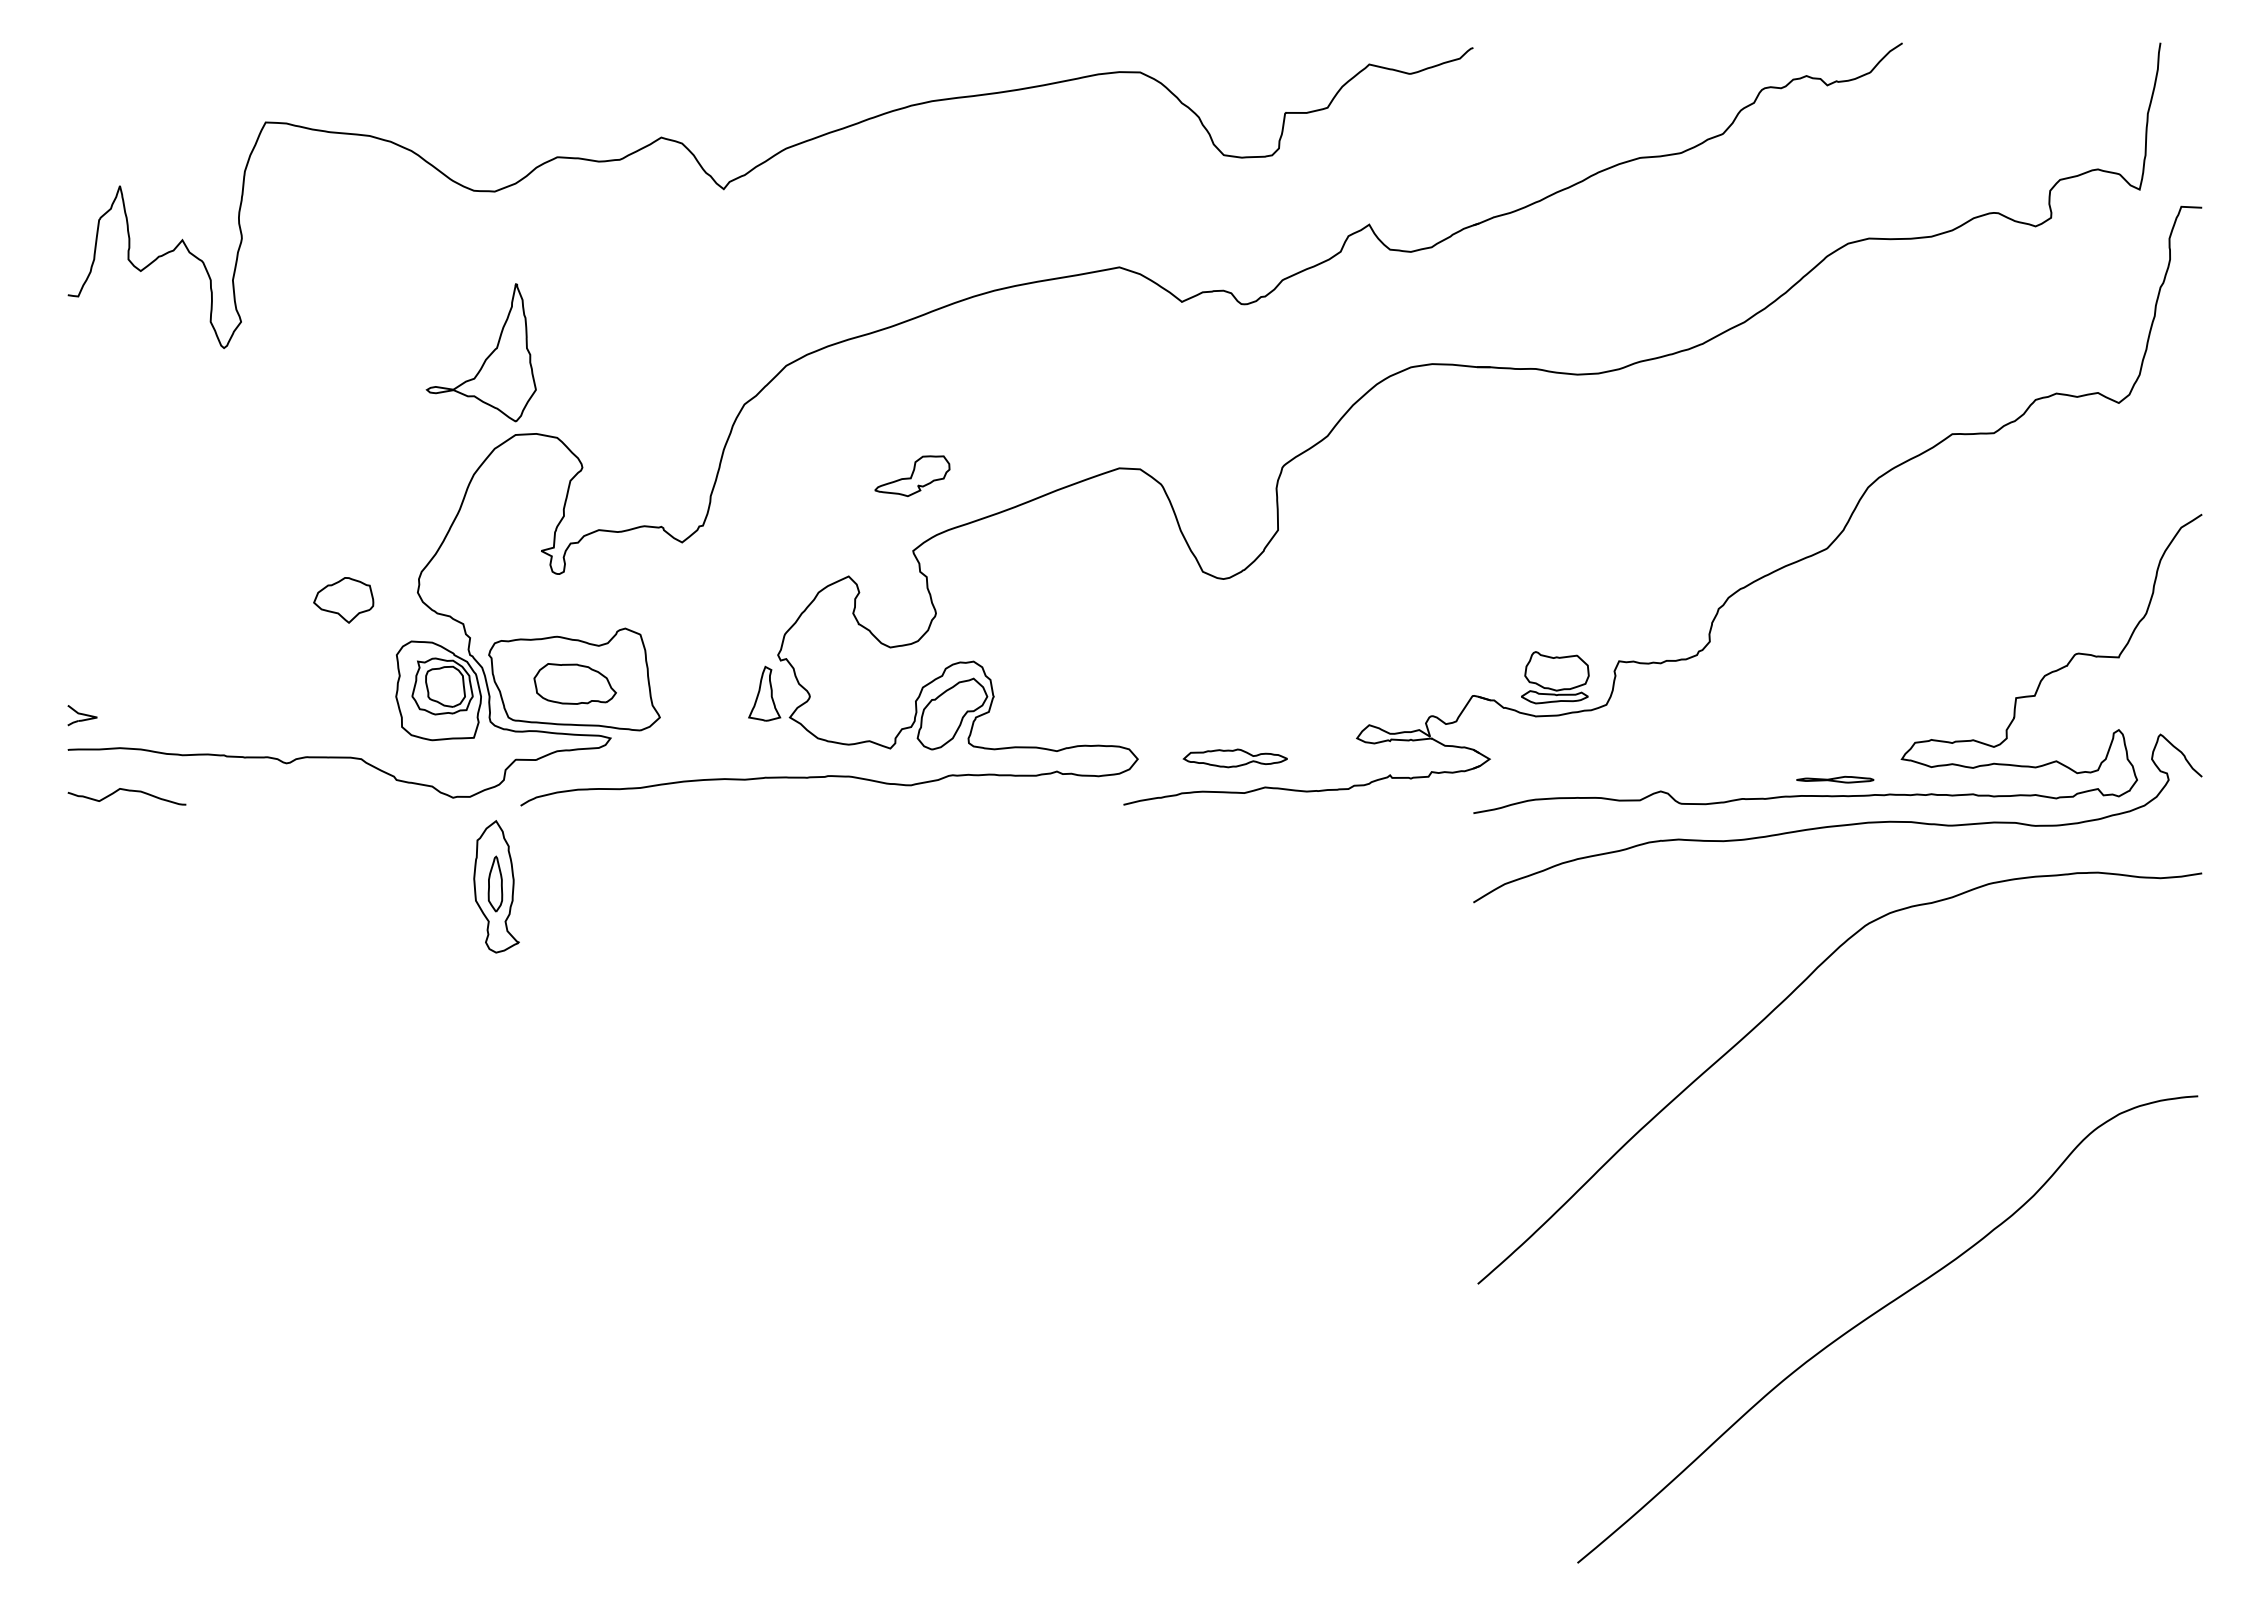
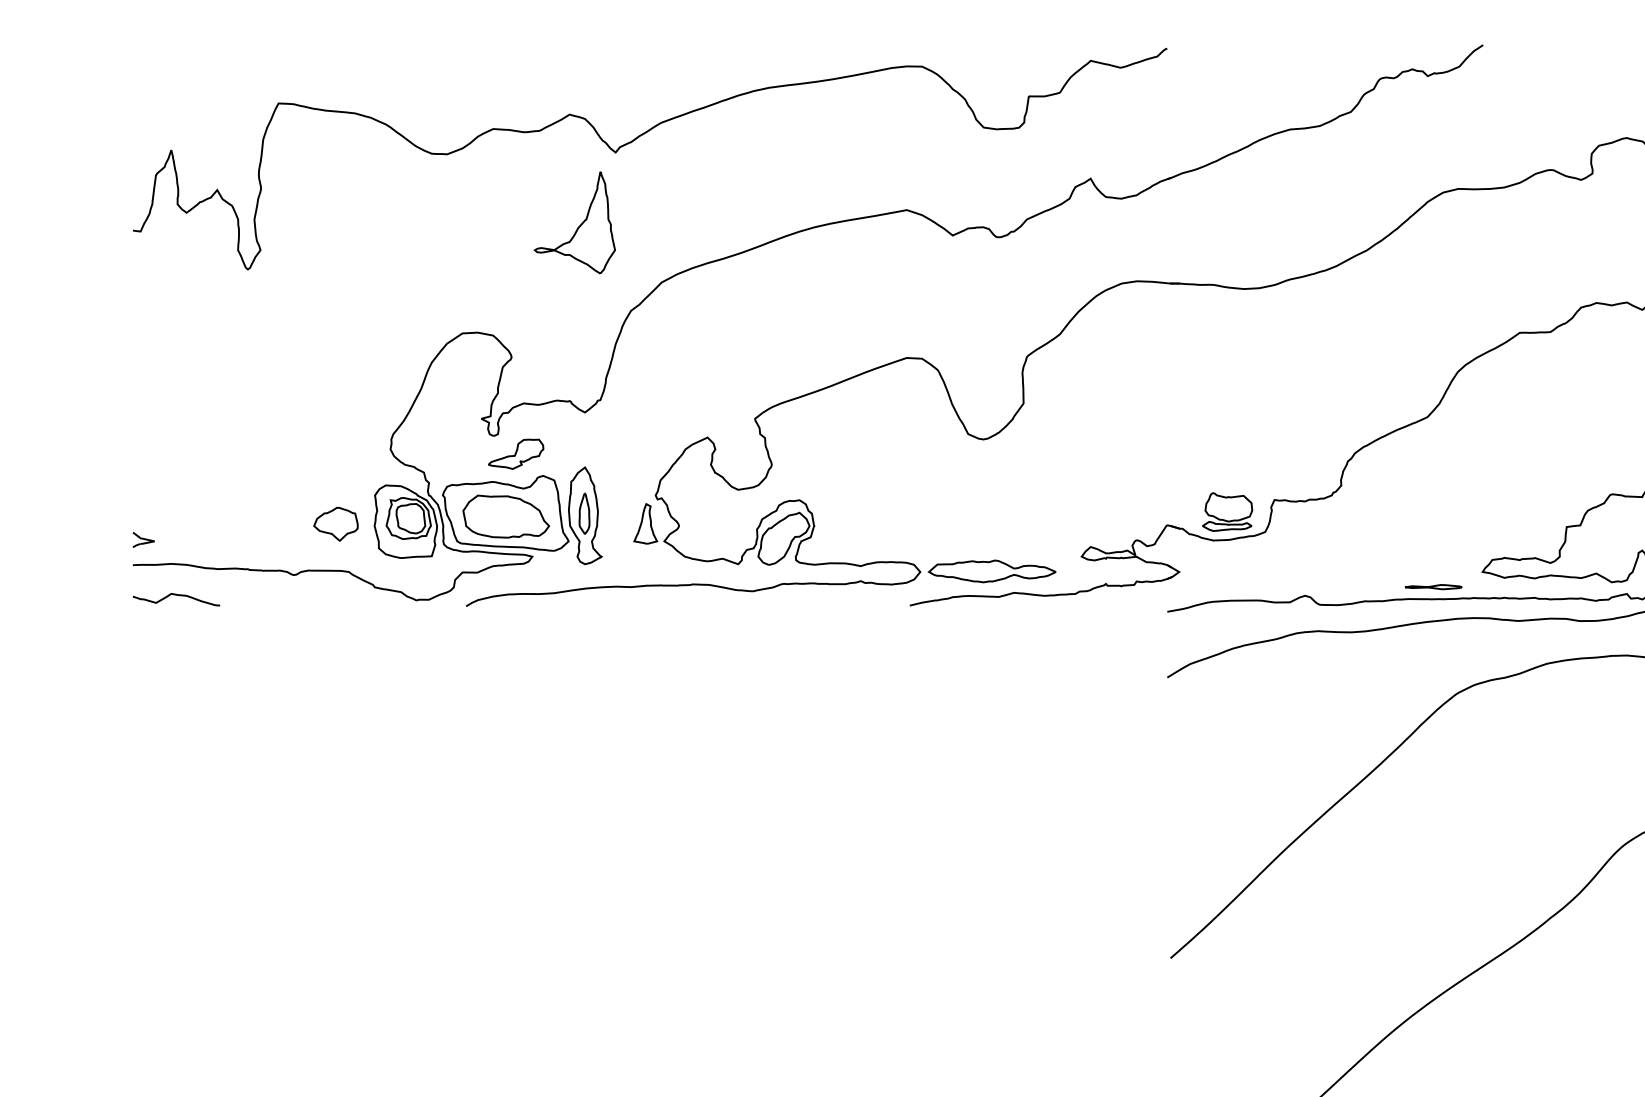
part: (486, 357) -> (578, 226), moved
part: (912, 476) -> (516, 454), moved
part: (343, 600) -> (335, 524), moved
part: (575, 683) -> (506, 516), size x1.43
part: (1235, 758) -> (992, 571), size x1.67
part: (496, 886) -> (585, 515), moved

